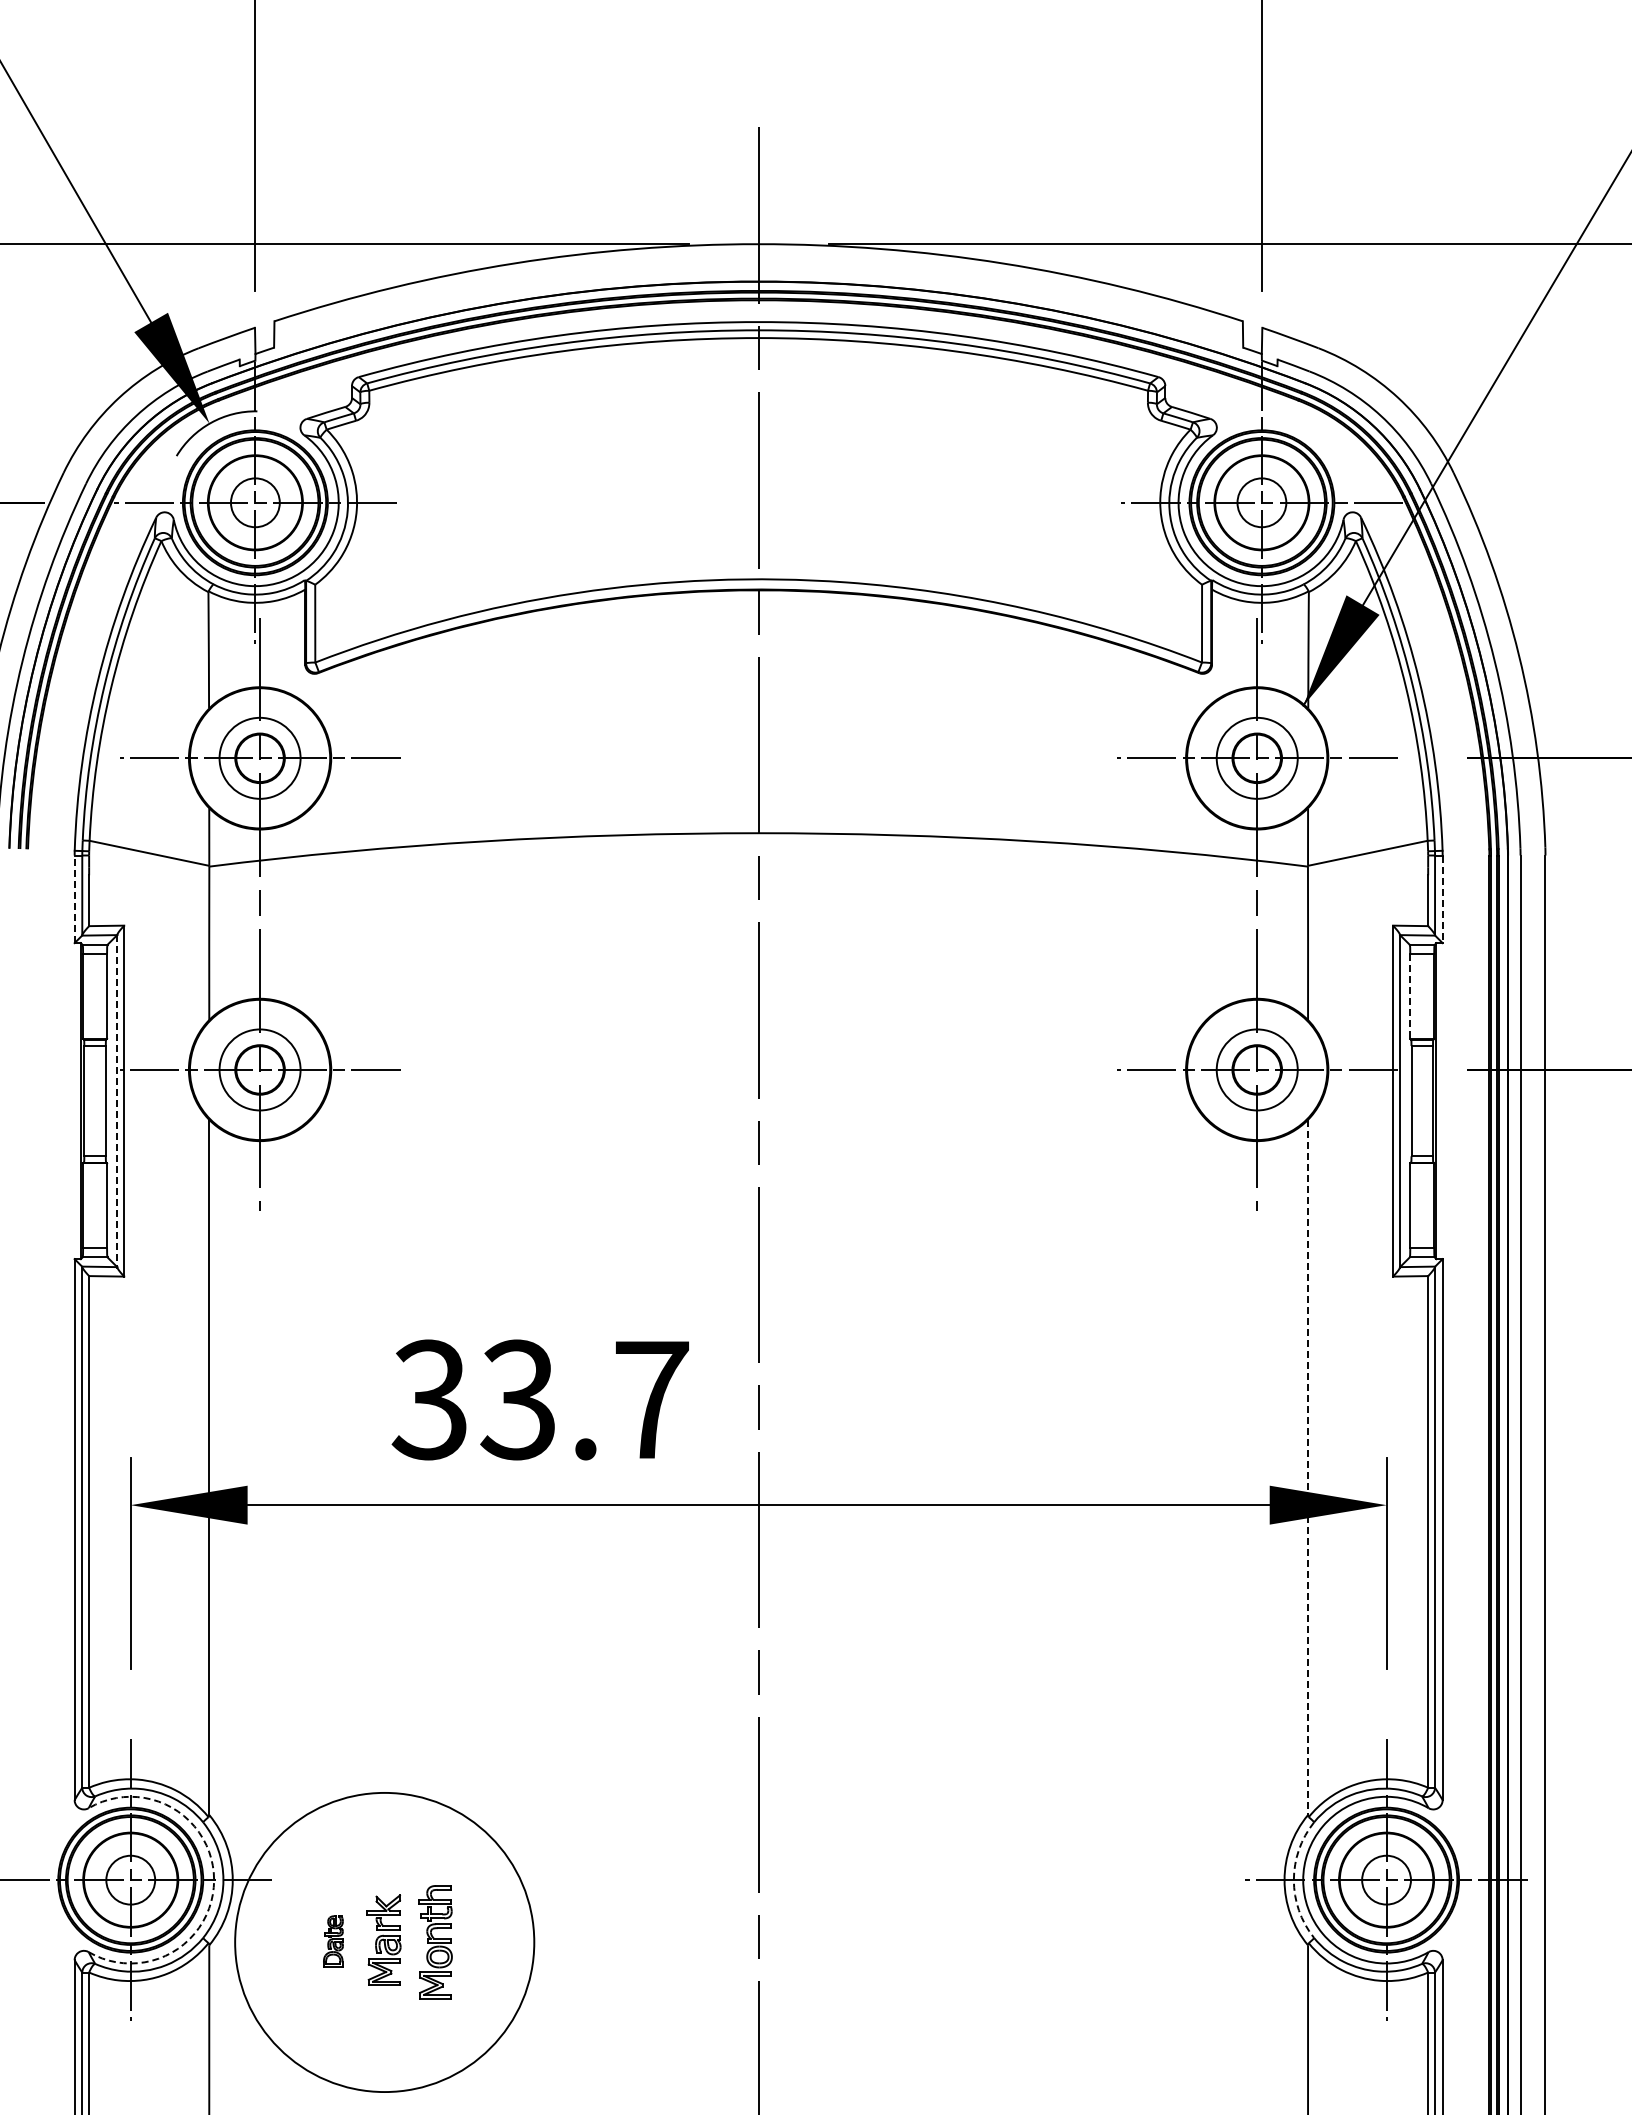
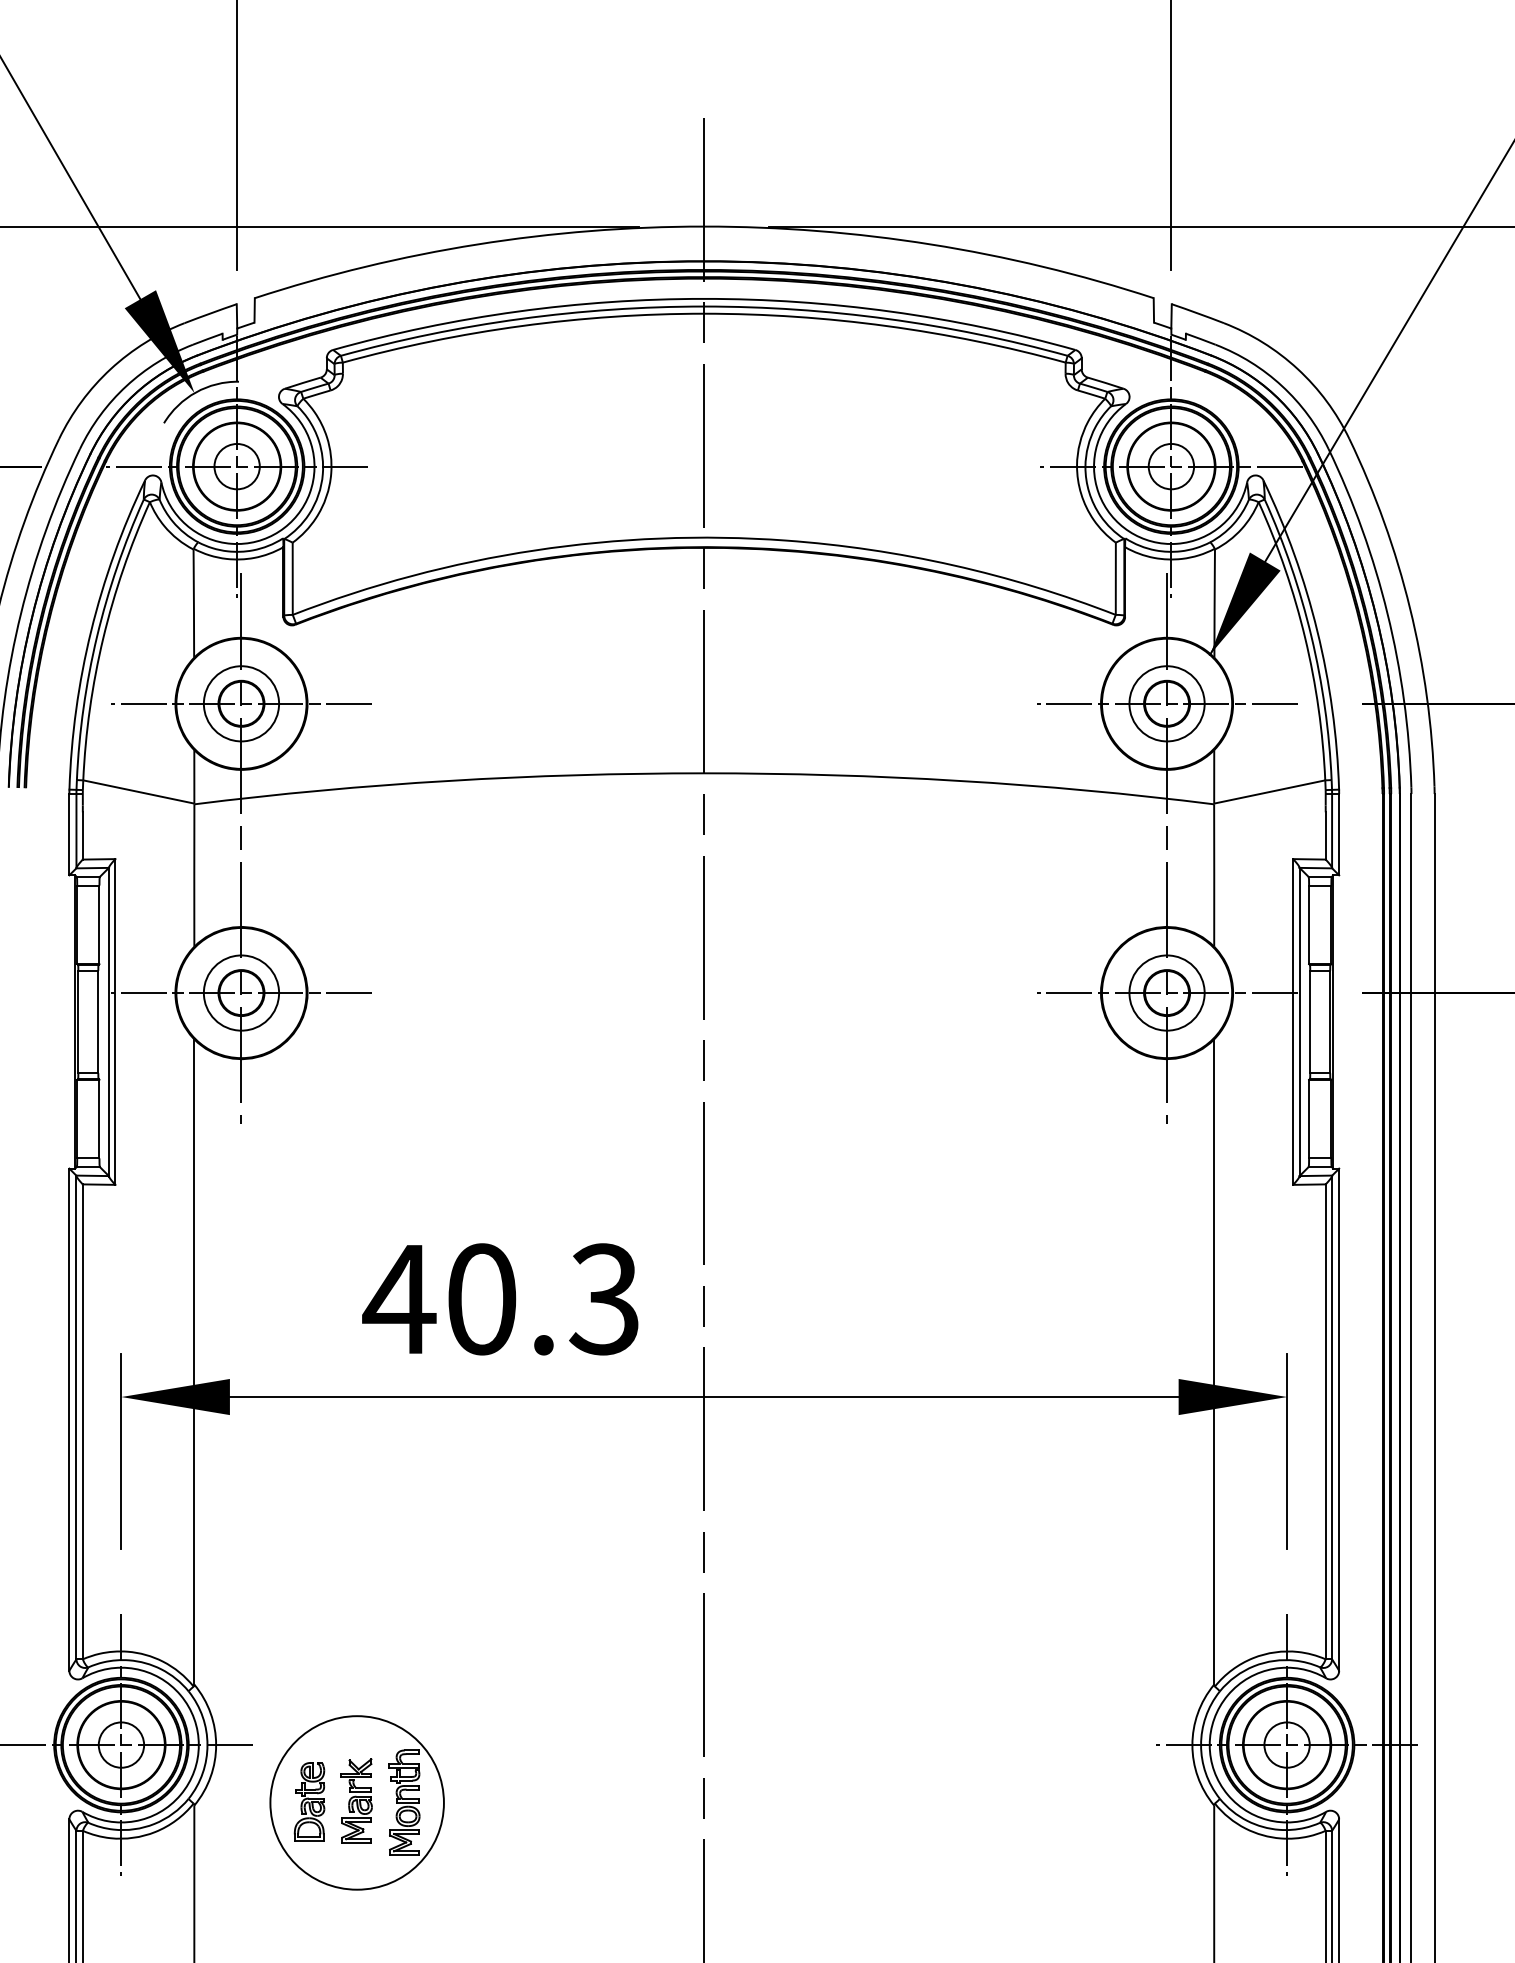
line: (74, 899) -> (69, 834), dashed -> solid
line: (1442, 899) -> (1339, 834), dashed -> solid
line: (1410, 996) -> (1309, 924), dashed -> solid
line: (117, 1101) -> (109, 1022), dashed -> solid
text: (539, 1399) -> (500, 1298), 33.7 -> 40.3
line: (1308, 1467) -> (1214, 1362), dashed -> solid
arc: (214, 1880) -> (199, 1745), dashed -> solid
arc: (1293, 1880) -> (1200, 1745), dashed -> solid
part: (333, 1941) -> (309, 1802), size x1.67
circle: (384, 1941) -> (356, 1802), size x0.62

